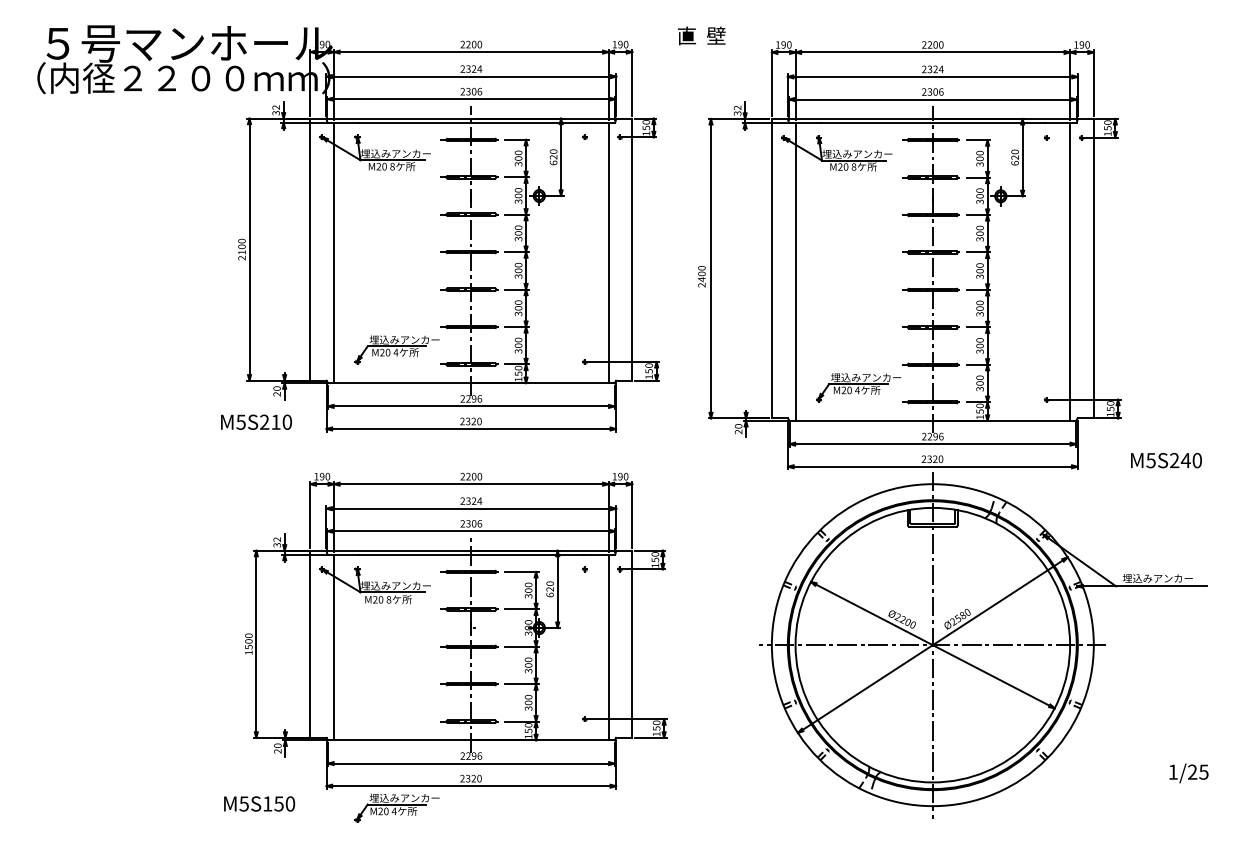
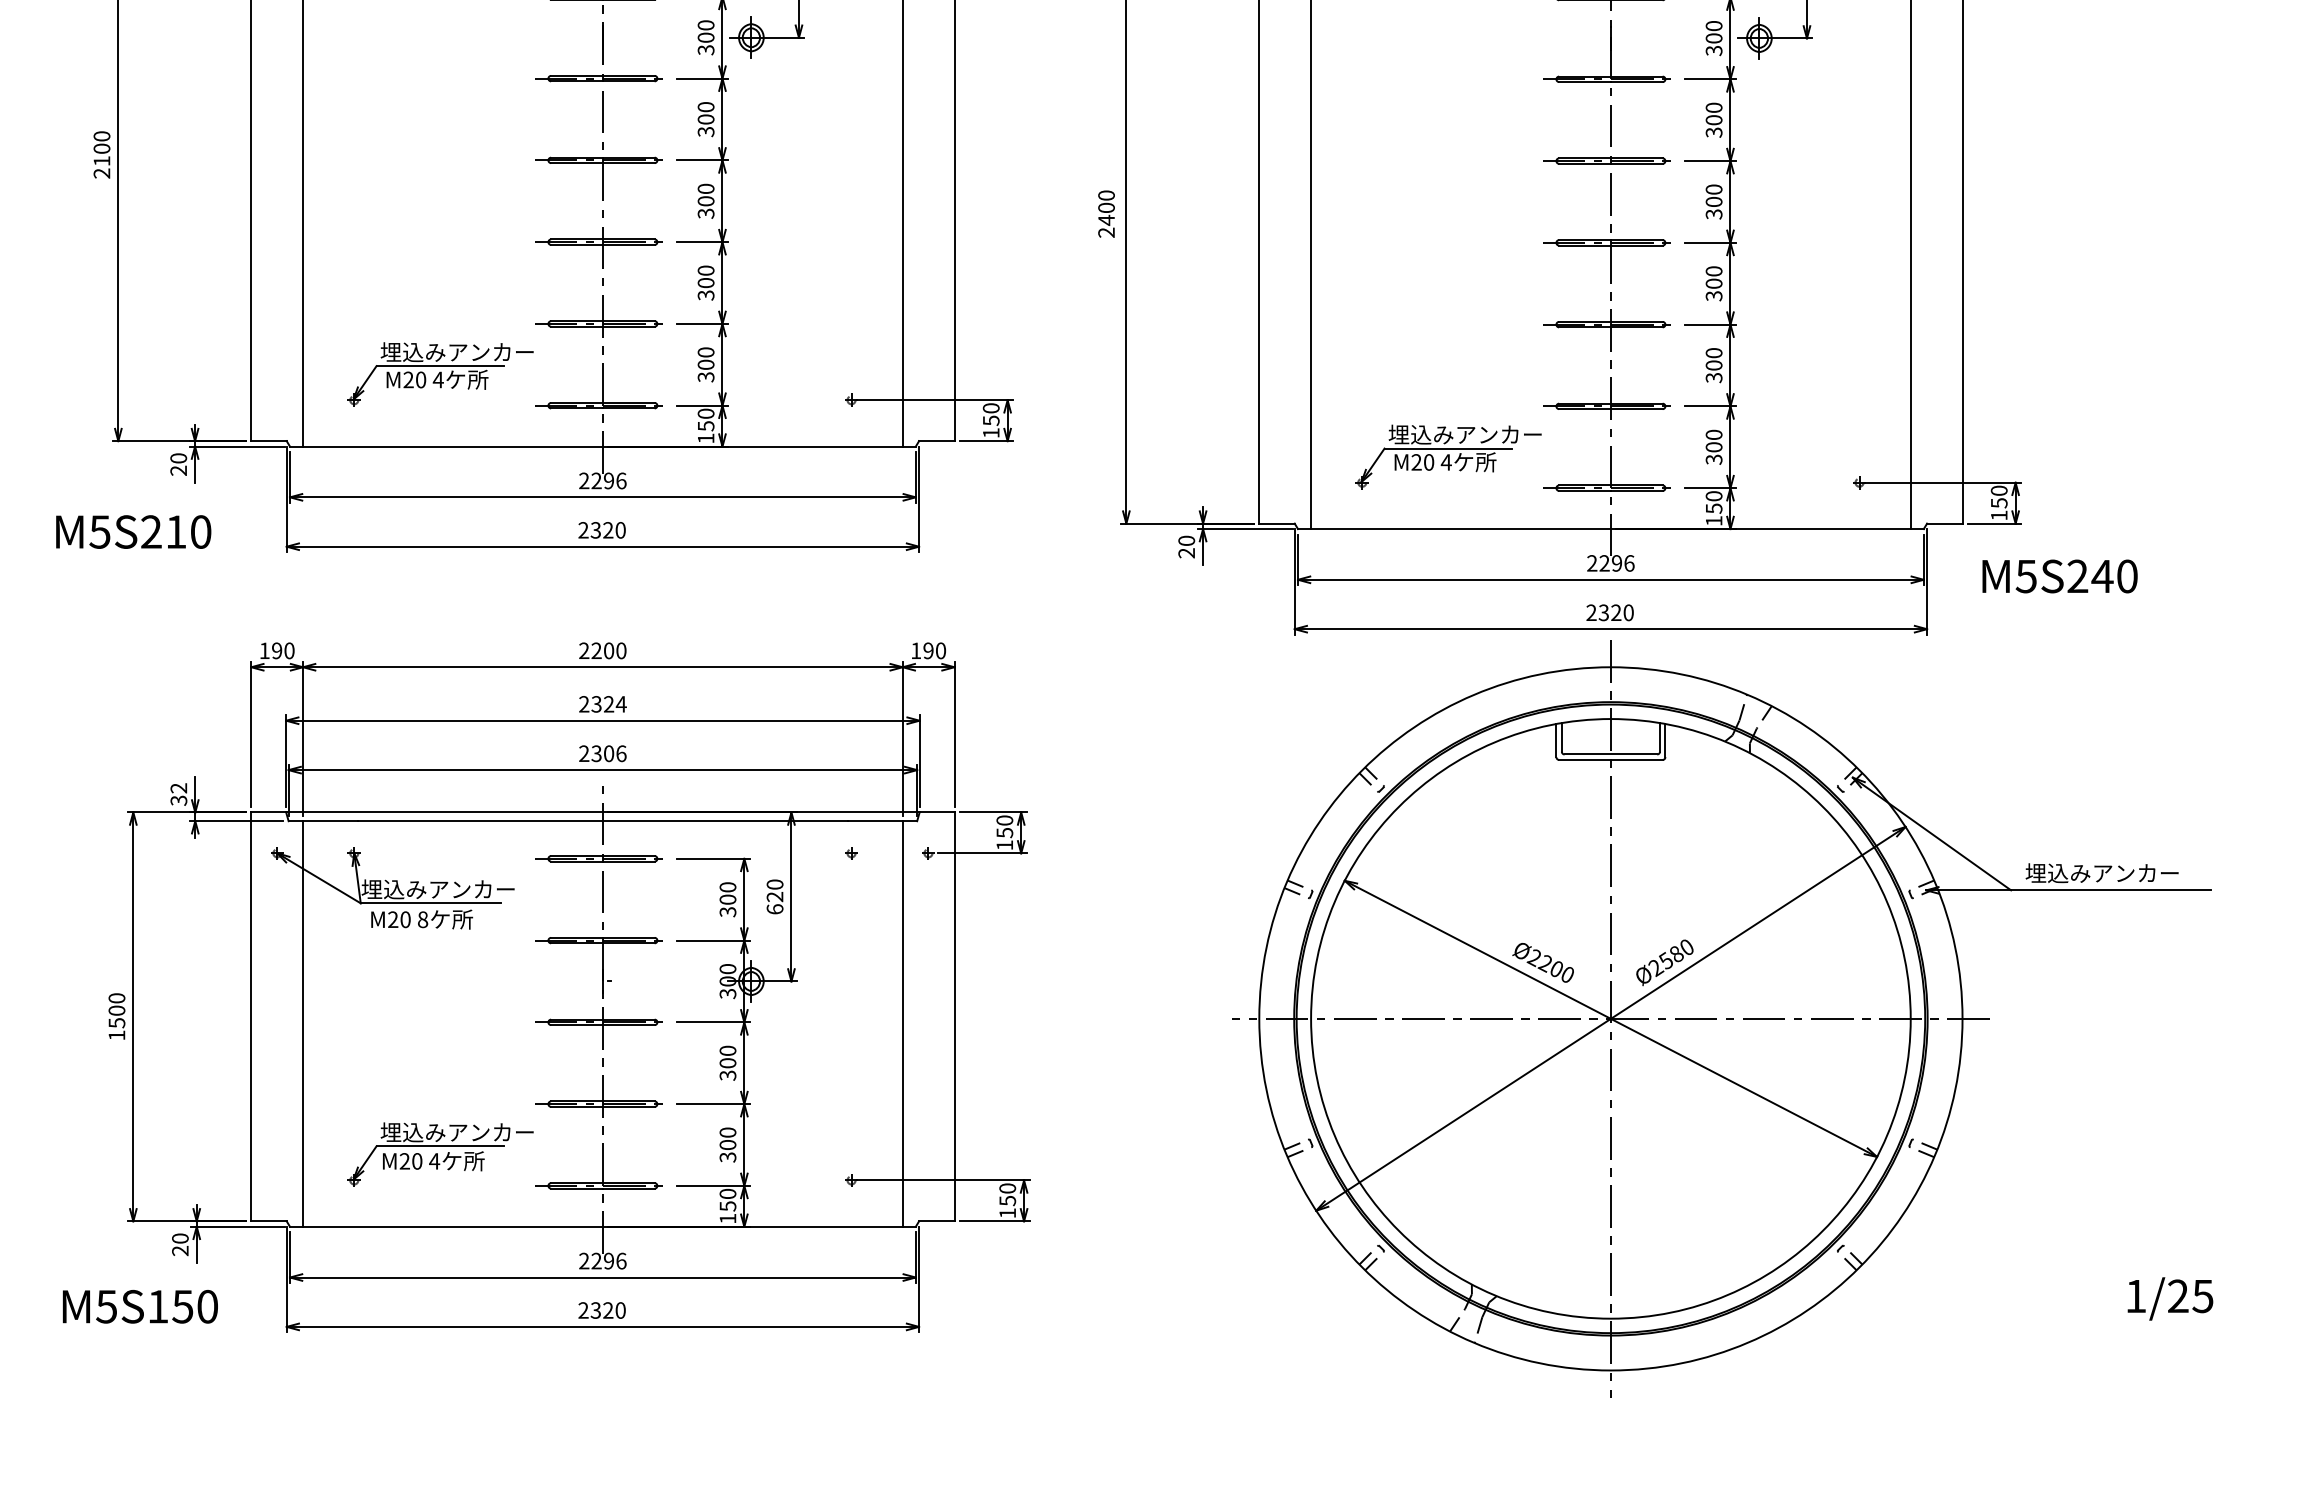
text: (1166, 460) -> (2060, 576), moved
text: (259, 803) -> (140, 1305), moved
part: (396, 807) -> (439, 1152), moved

